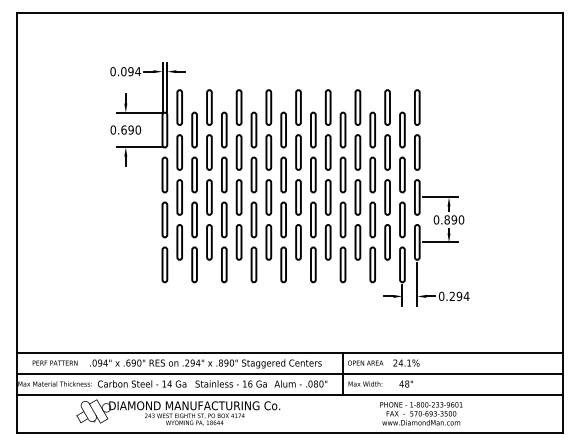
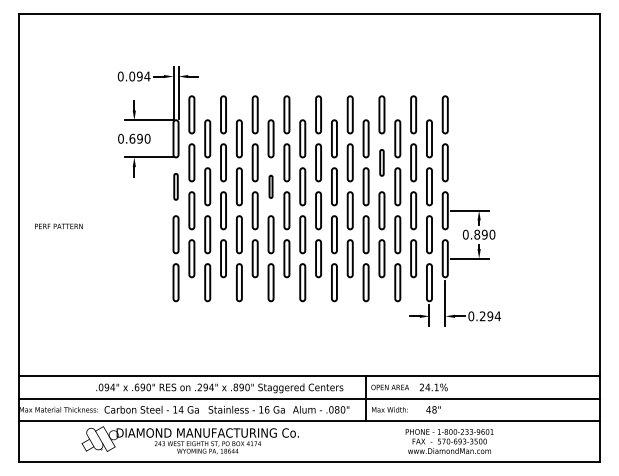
part: (357, 152) -> (381, 162), size x0.7
part: (164, 174) -> (175, 186), size x0.7
part: (253, 174) -> (270, 186), size x0.6
text: (54, 363) -> (58, 226), moved

